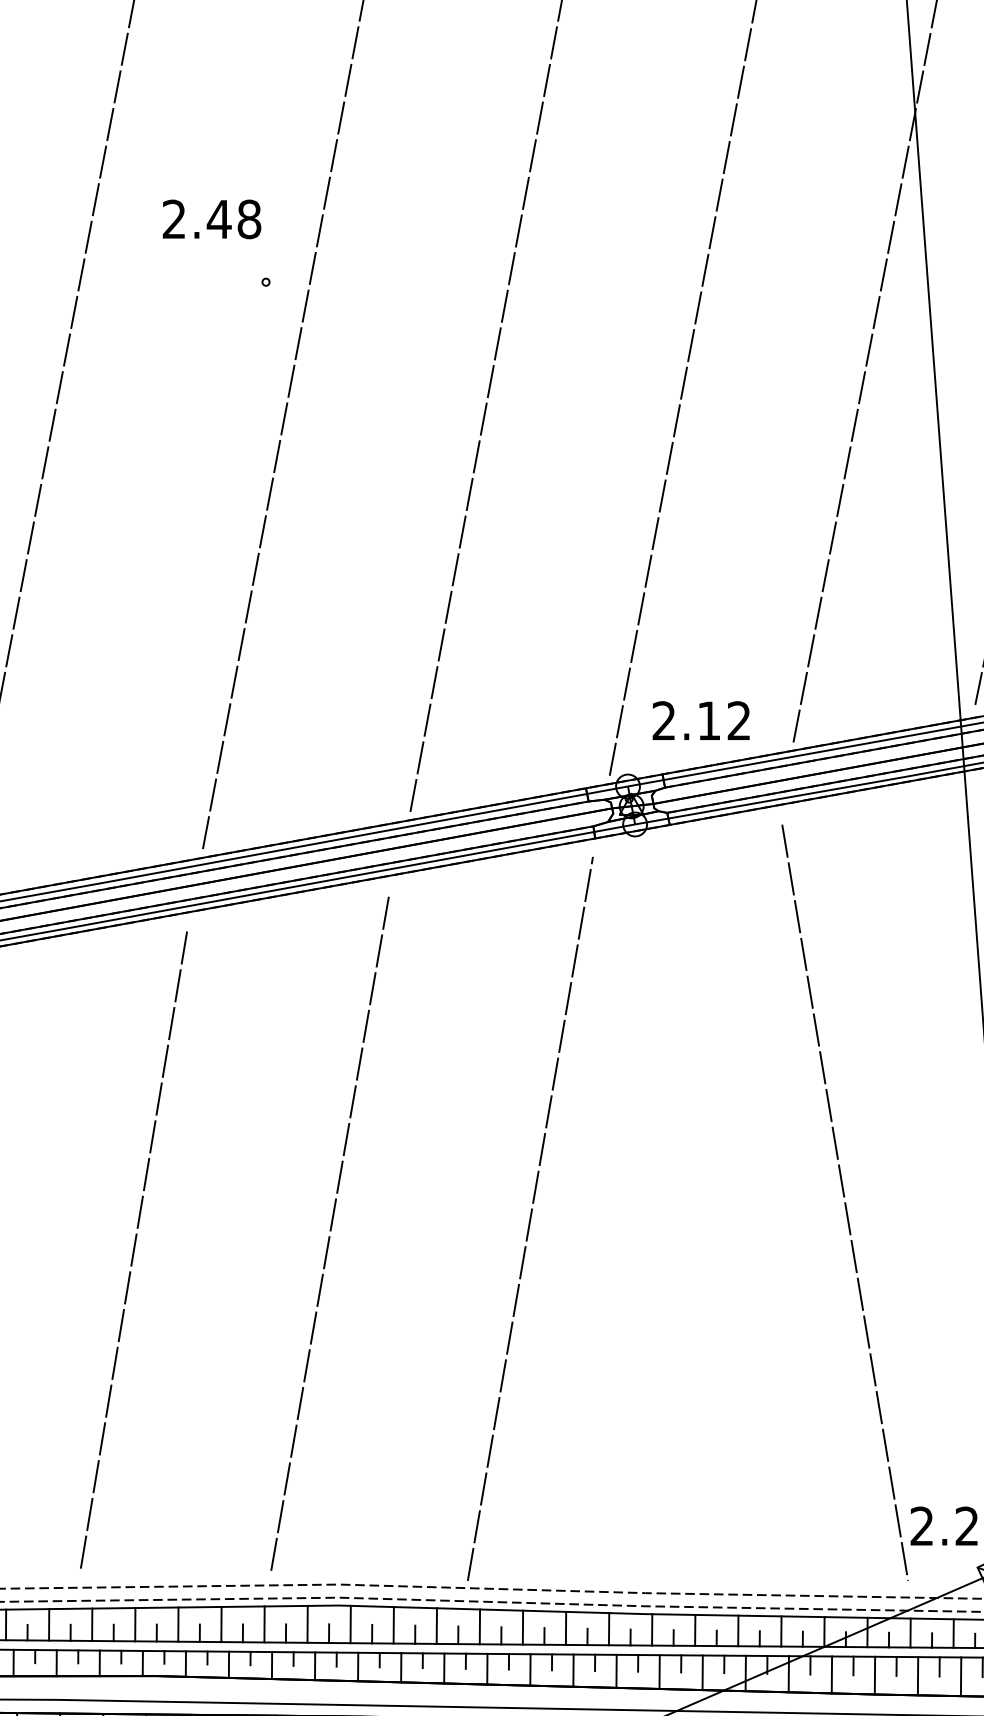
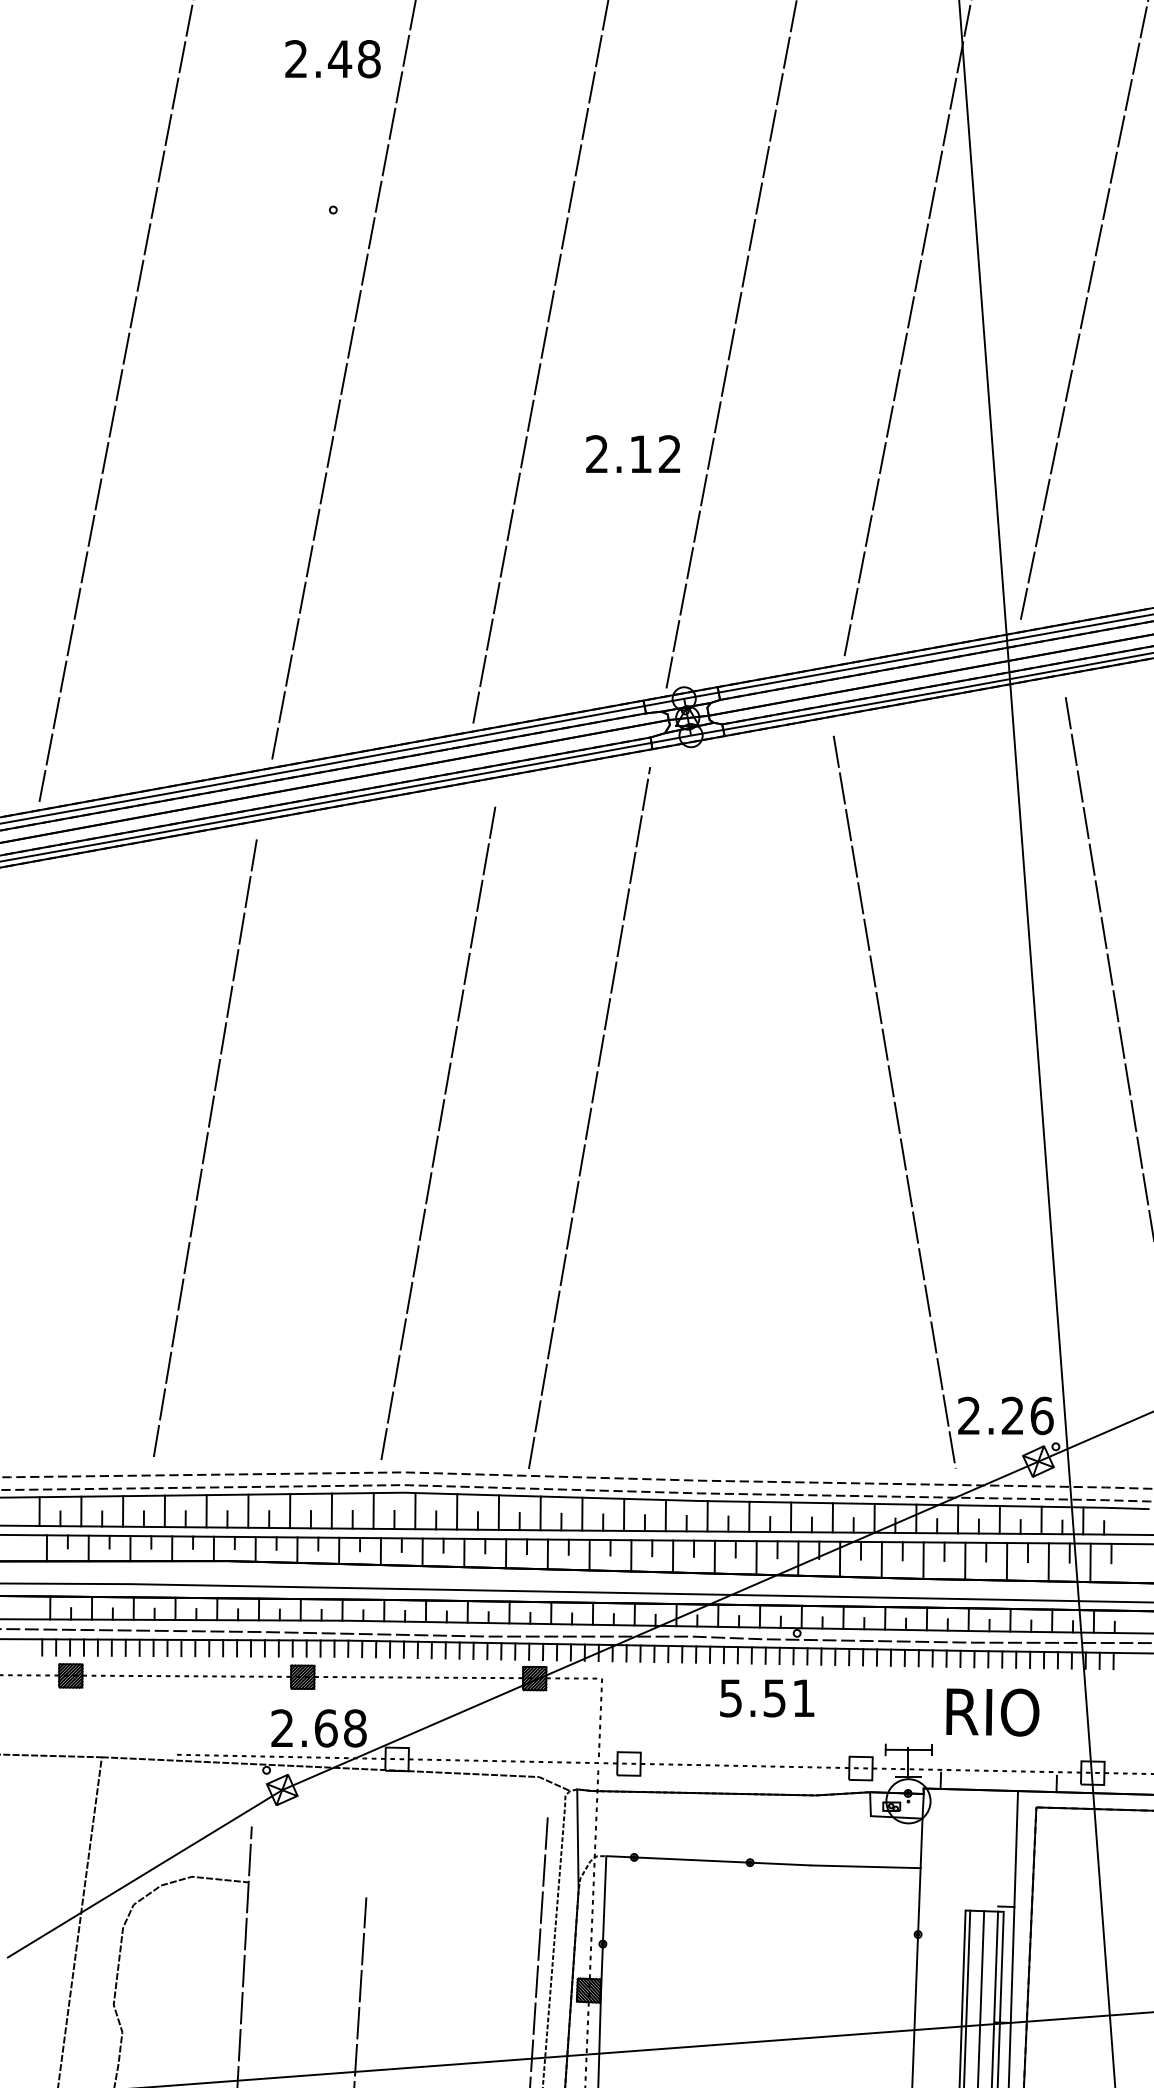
text: (211, 219) -> (332, 59), moved
text: (700, 720) -> (632, 453), moved
line: (330, 1235) -> (438, 1135), moved

